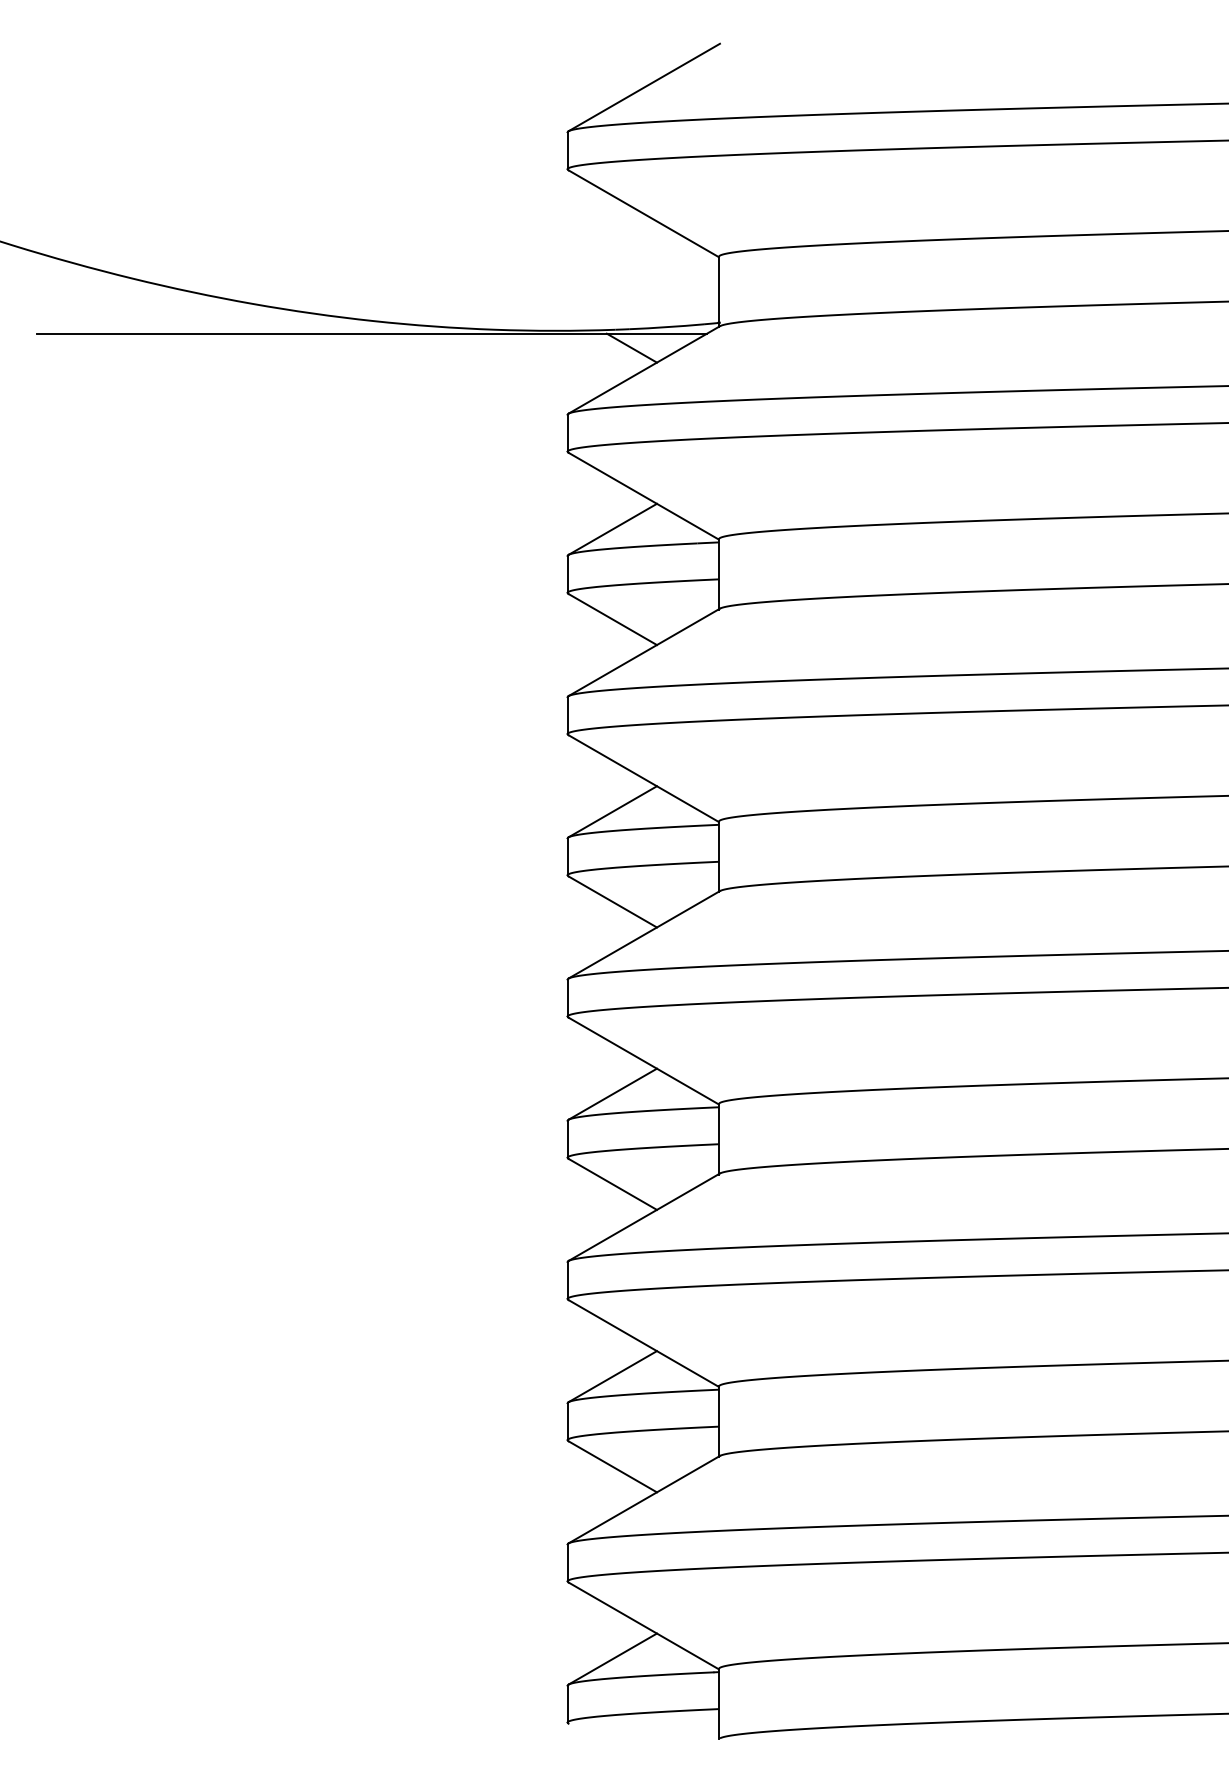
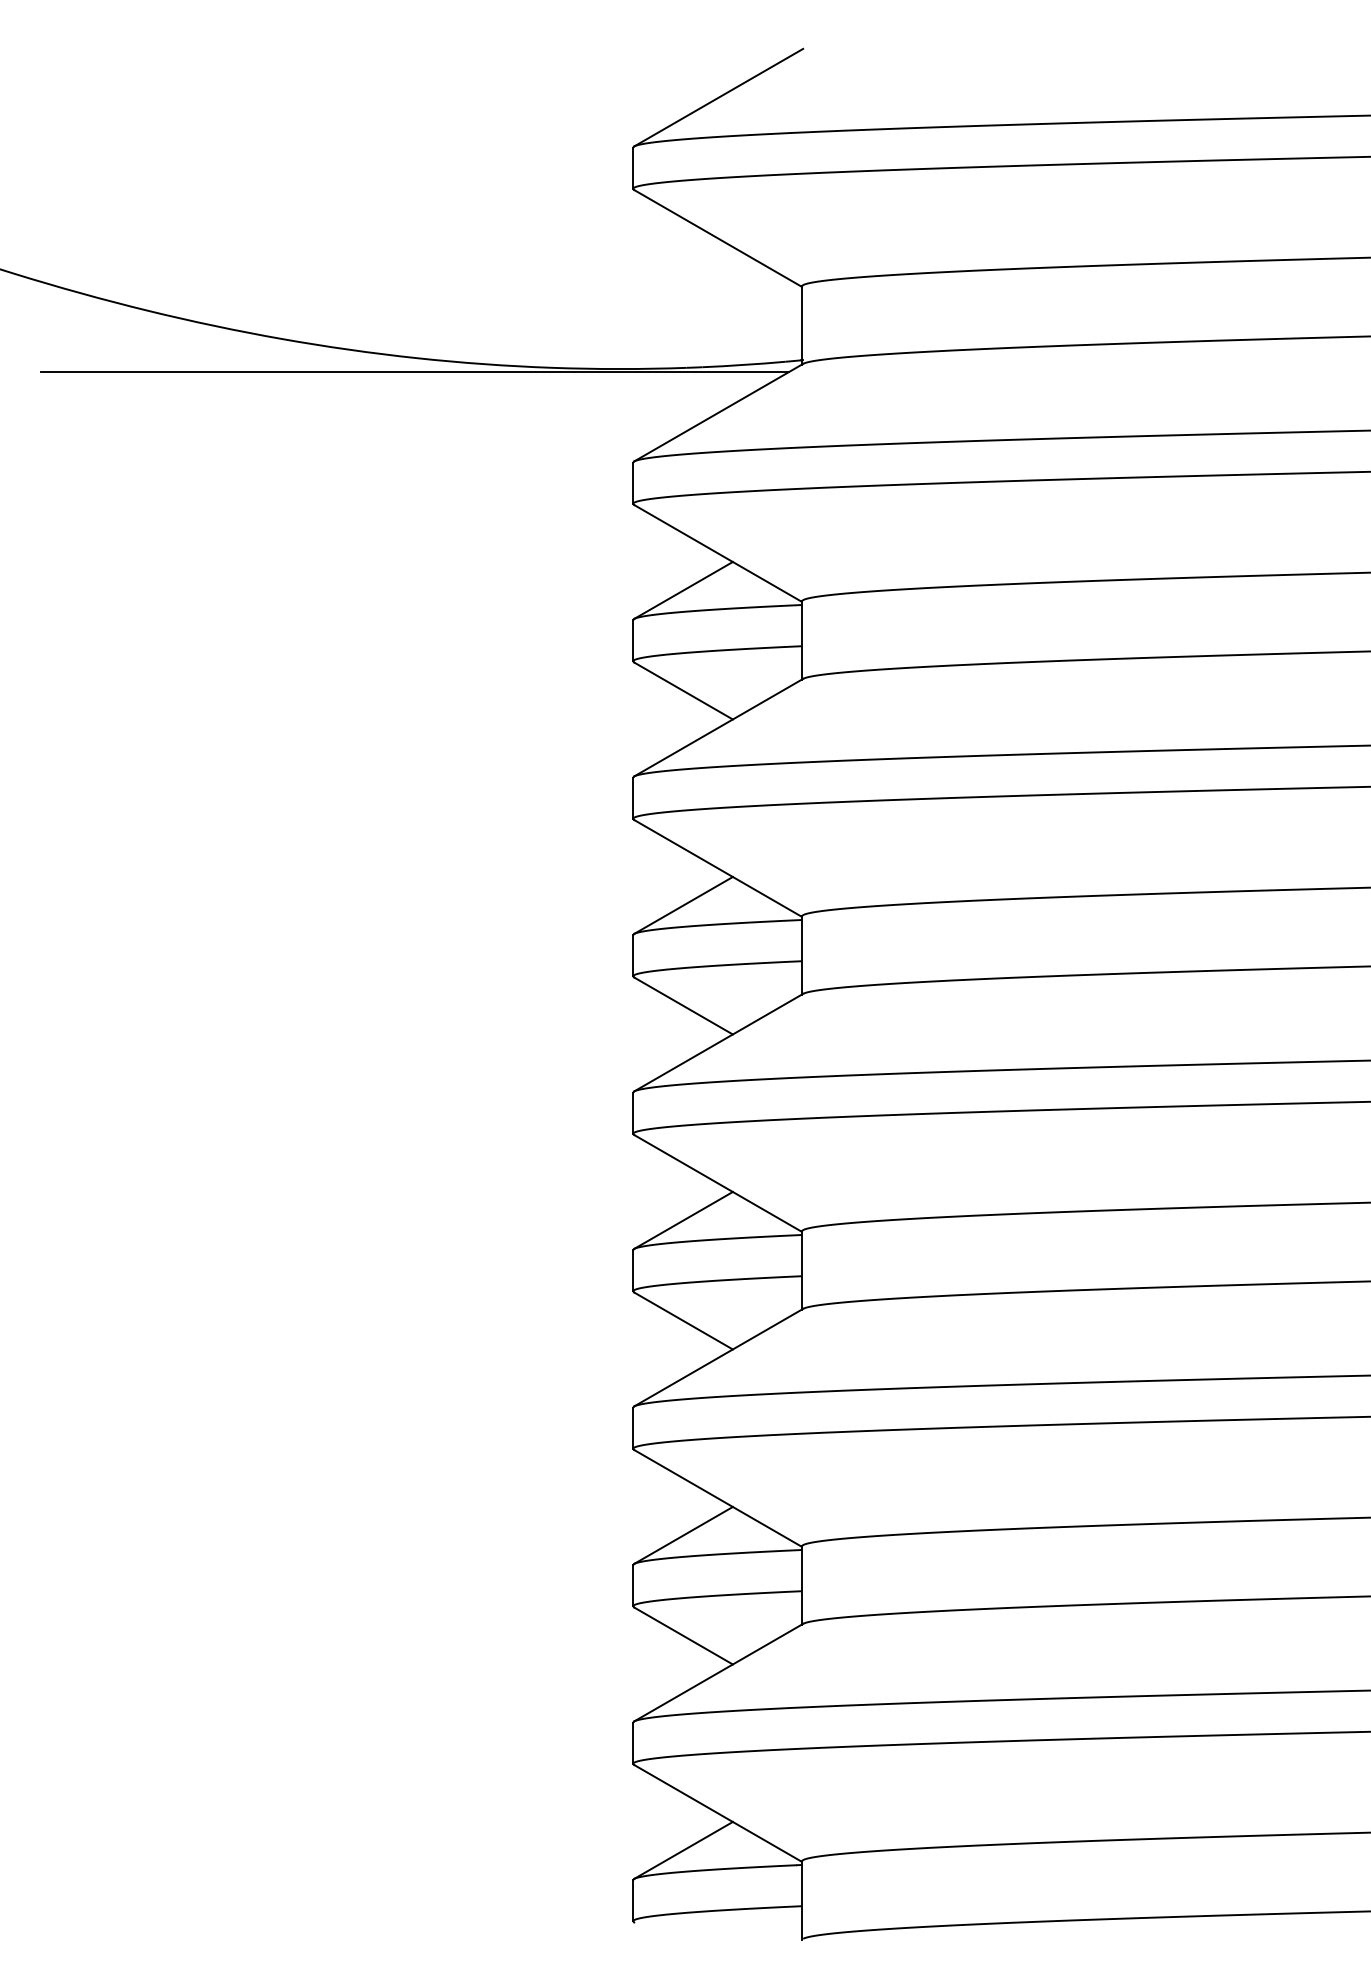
line: (631, 347) -> (704, 387), removed

